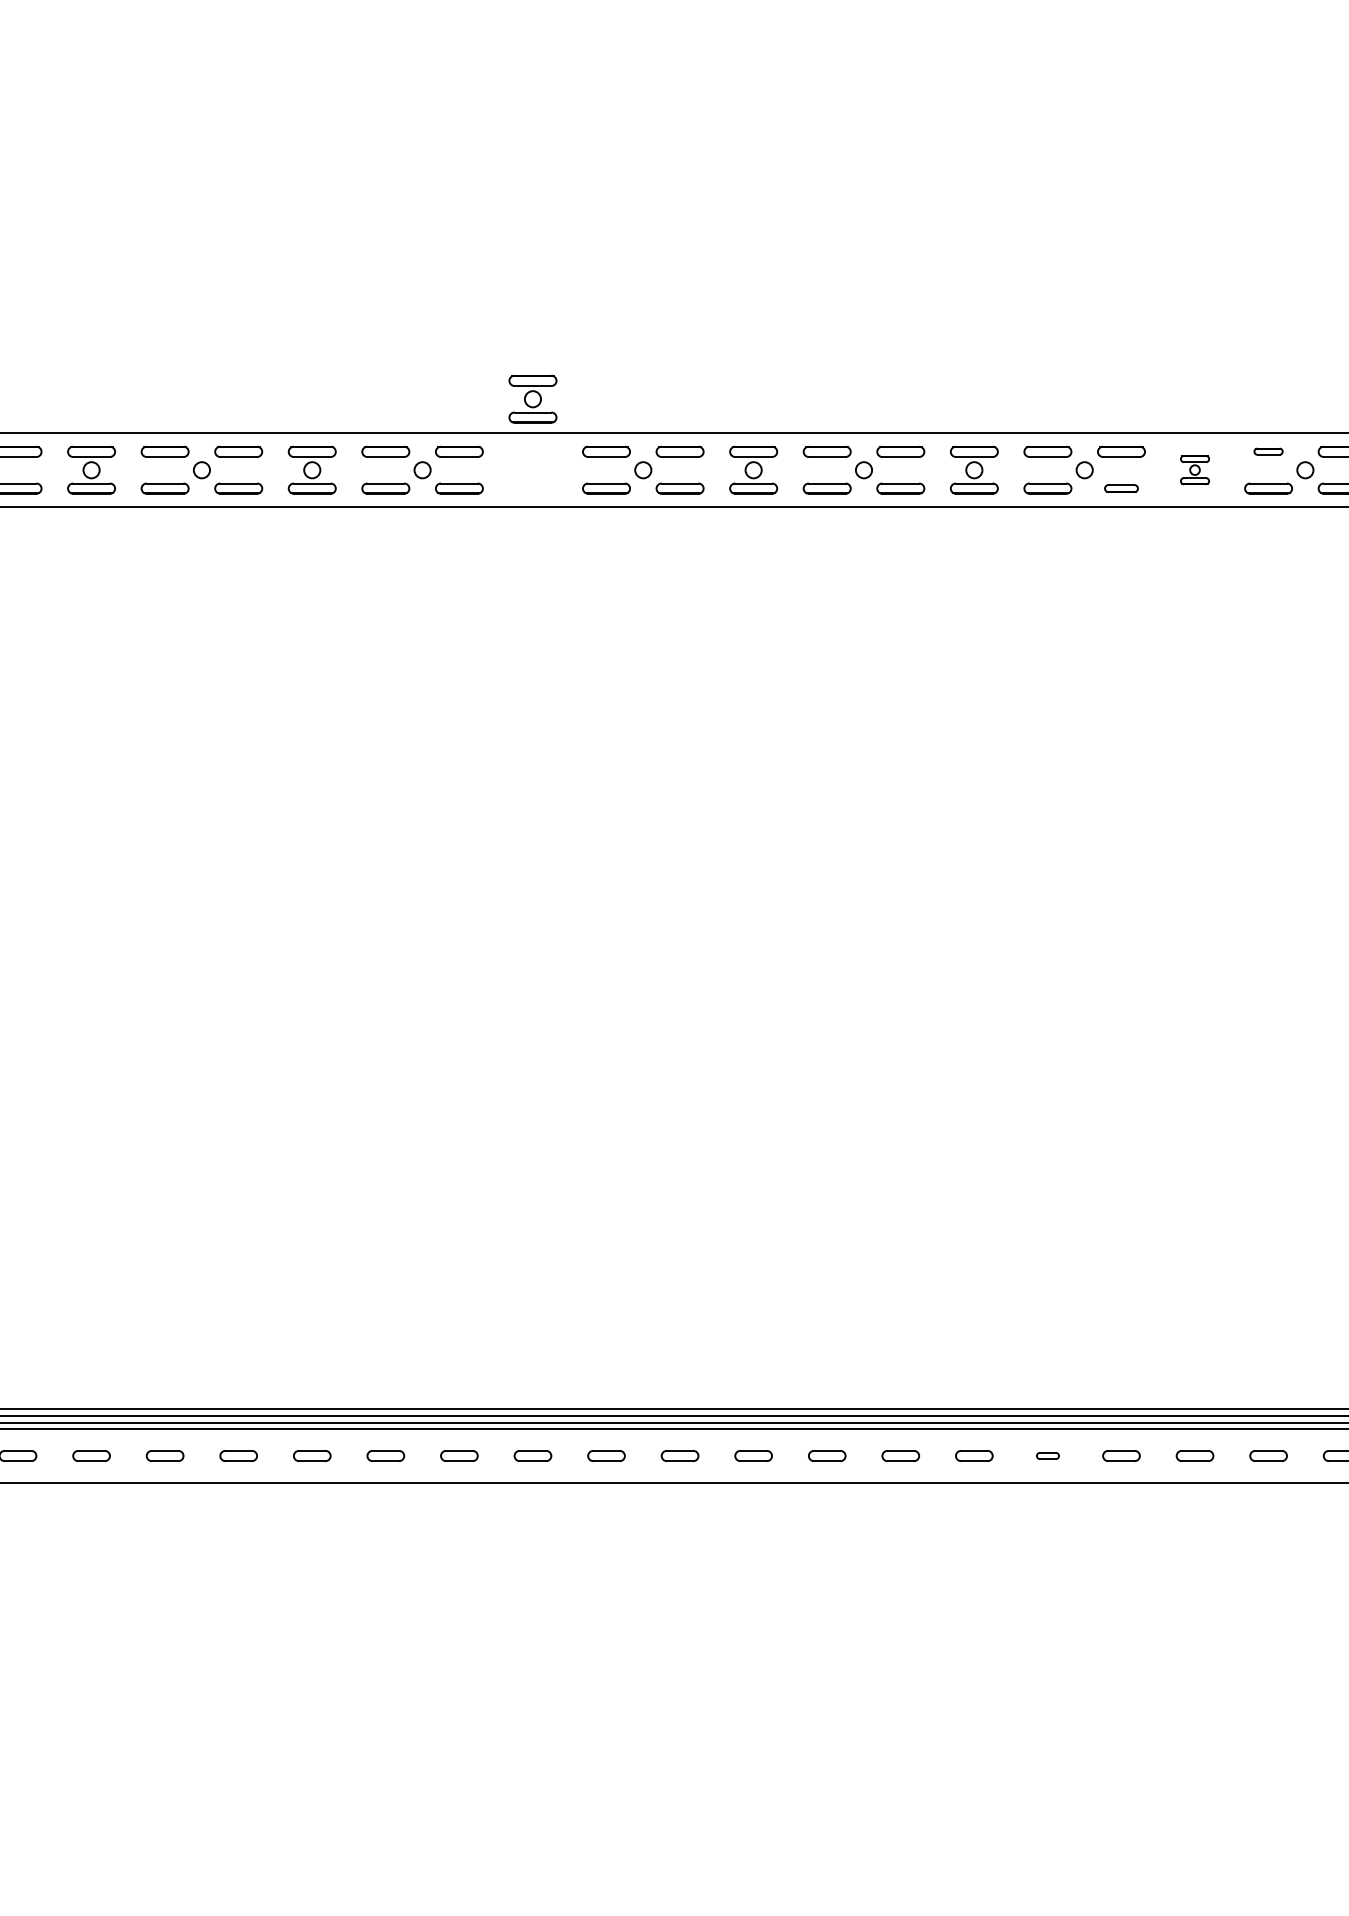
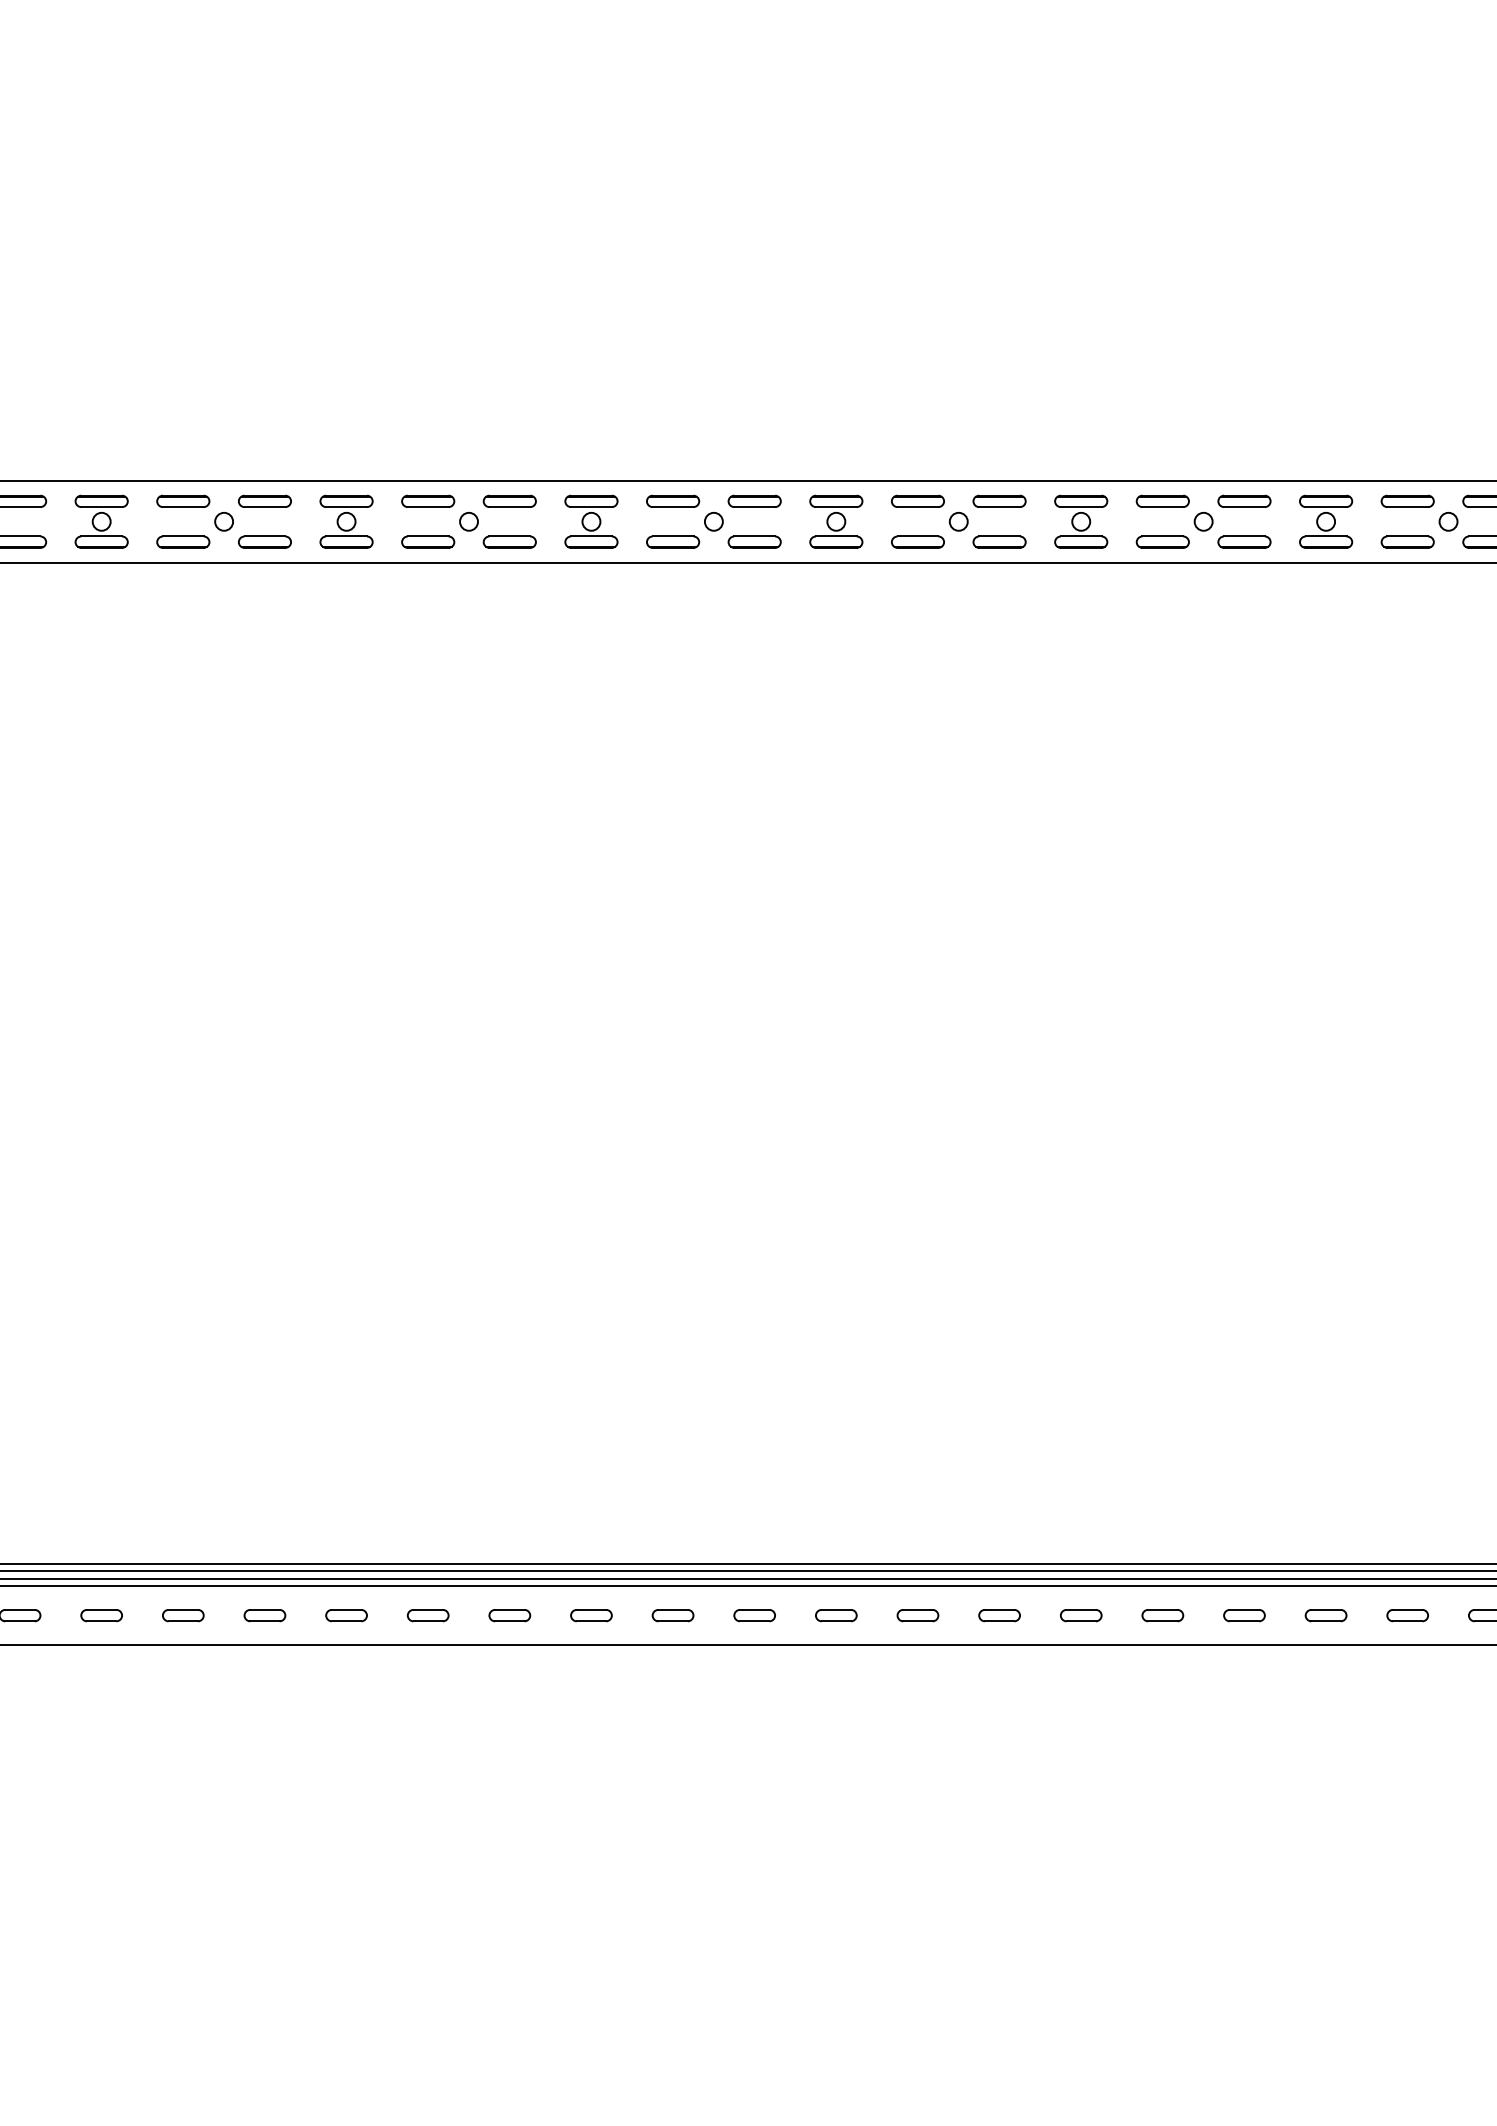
part: (532, 398) -> (590, 520), moved
part: (1268, 451) -> (1407, 500), size x1.67
part: (1194, 469) -> (1325, 520), size x1.67
part: (1121, 488) -> (1244, 542), size x1.43
part: (1047, 1455) -> (1162, 1615), size x1.67

